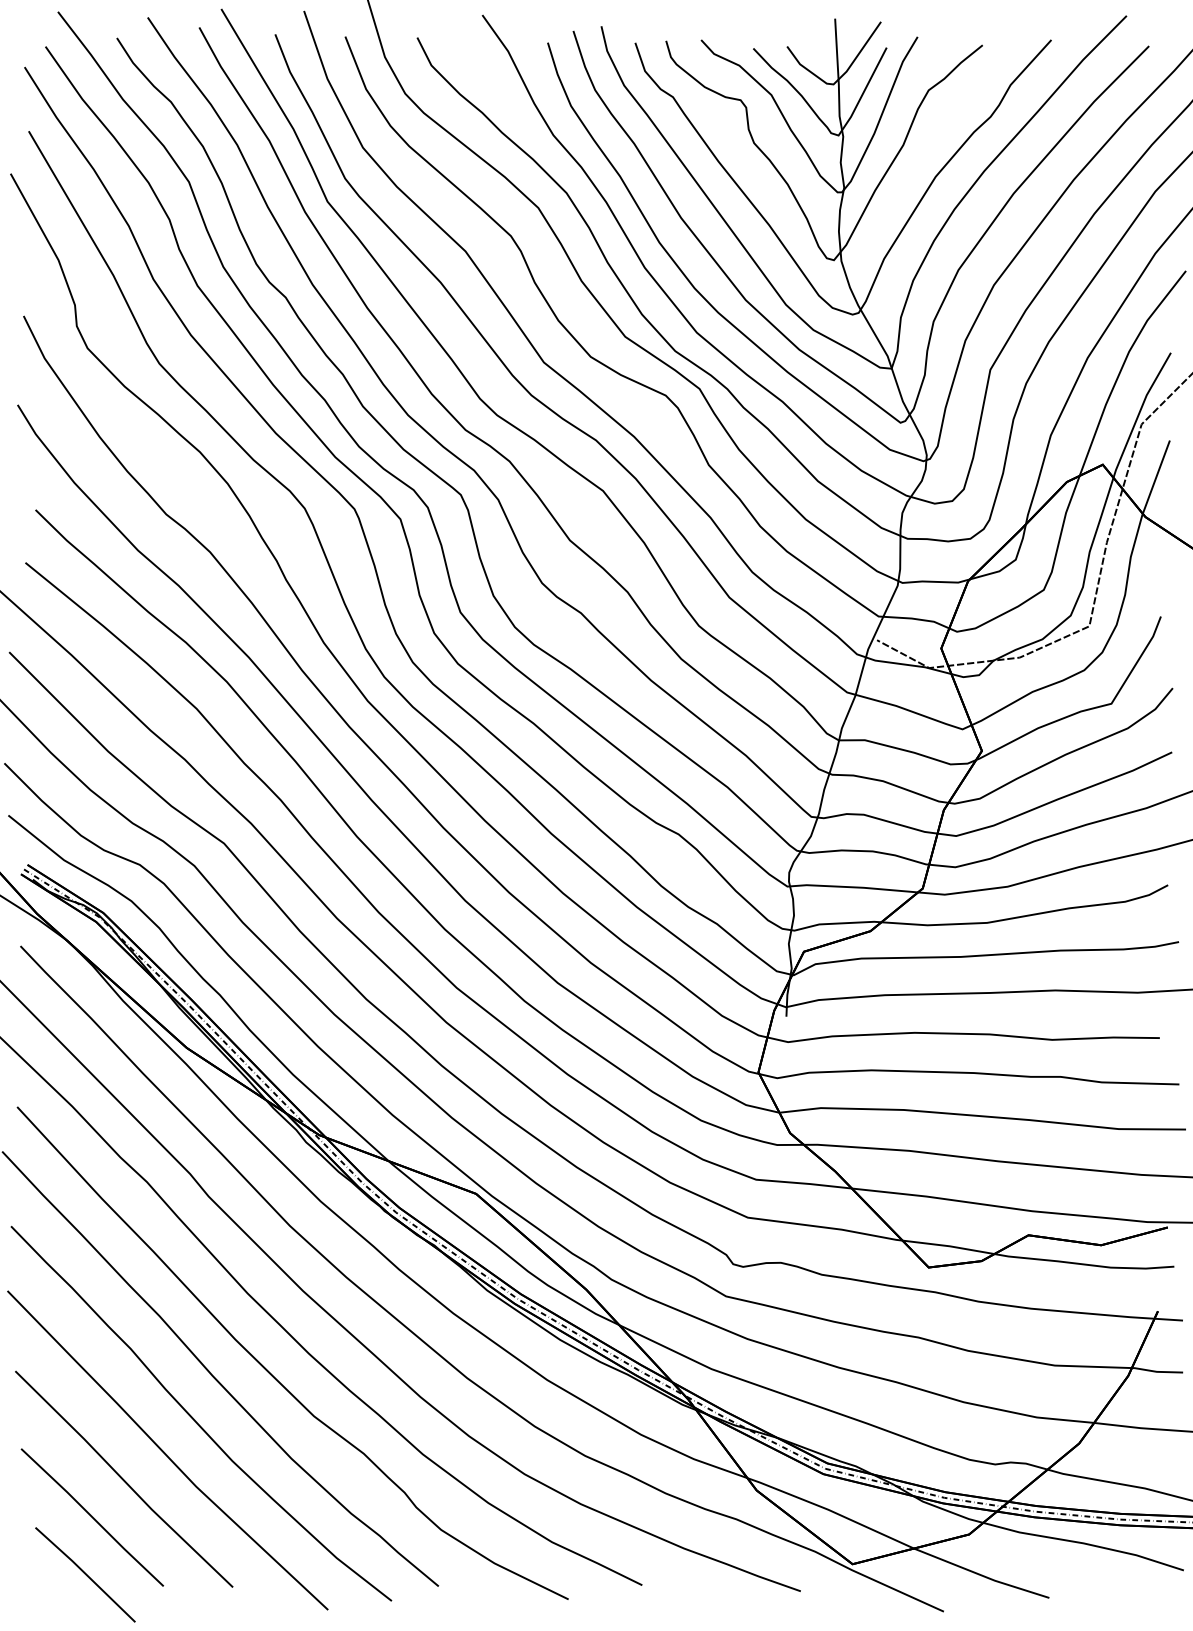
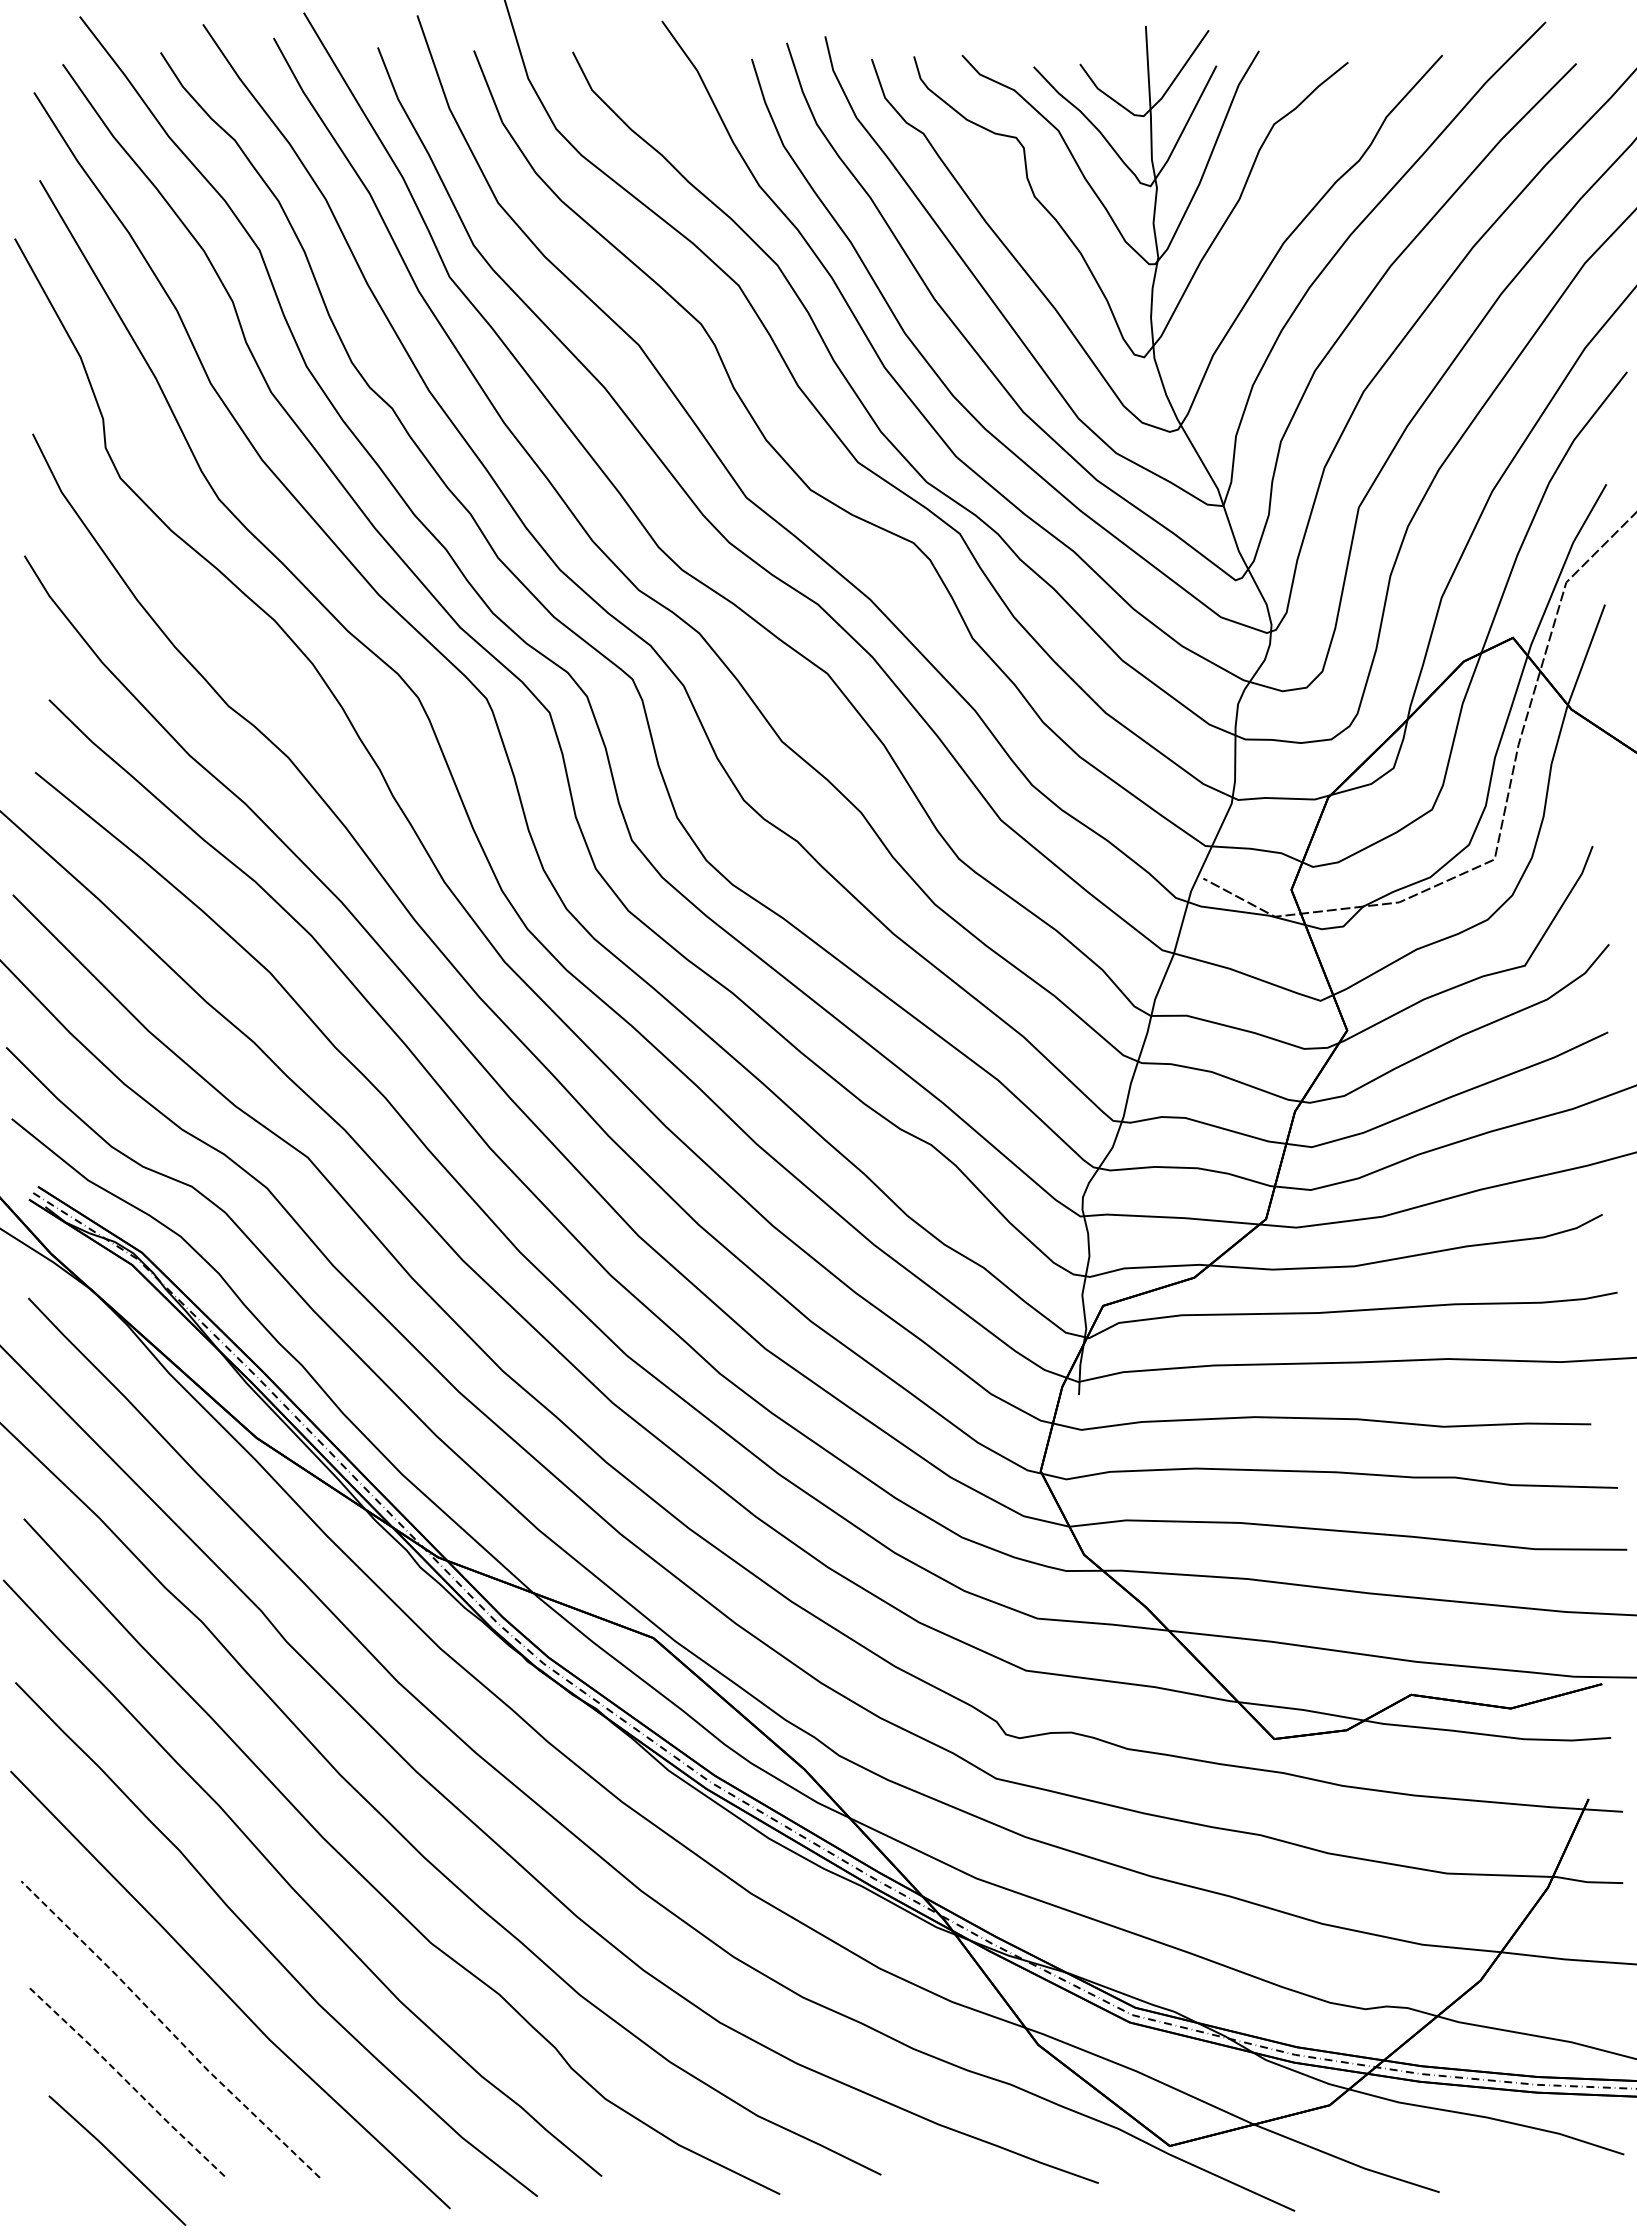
line: (123, 1479) -> (169, 2030), solid -> dashed
line: (92, 1517) -> (127, 2081), solid -> dashed

